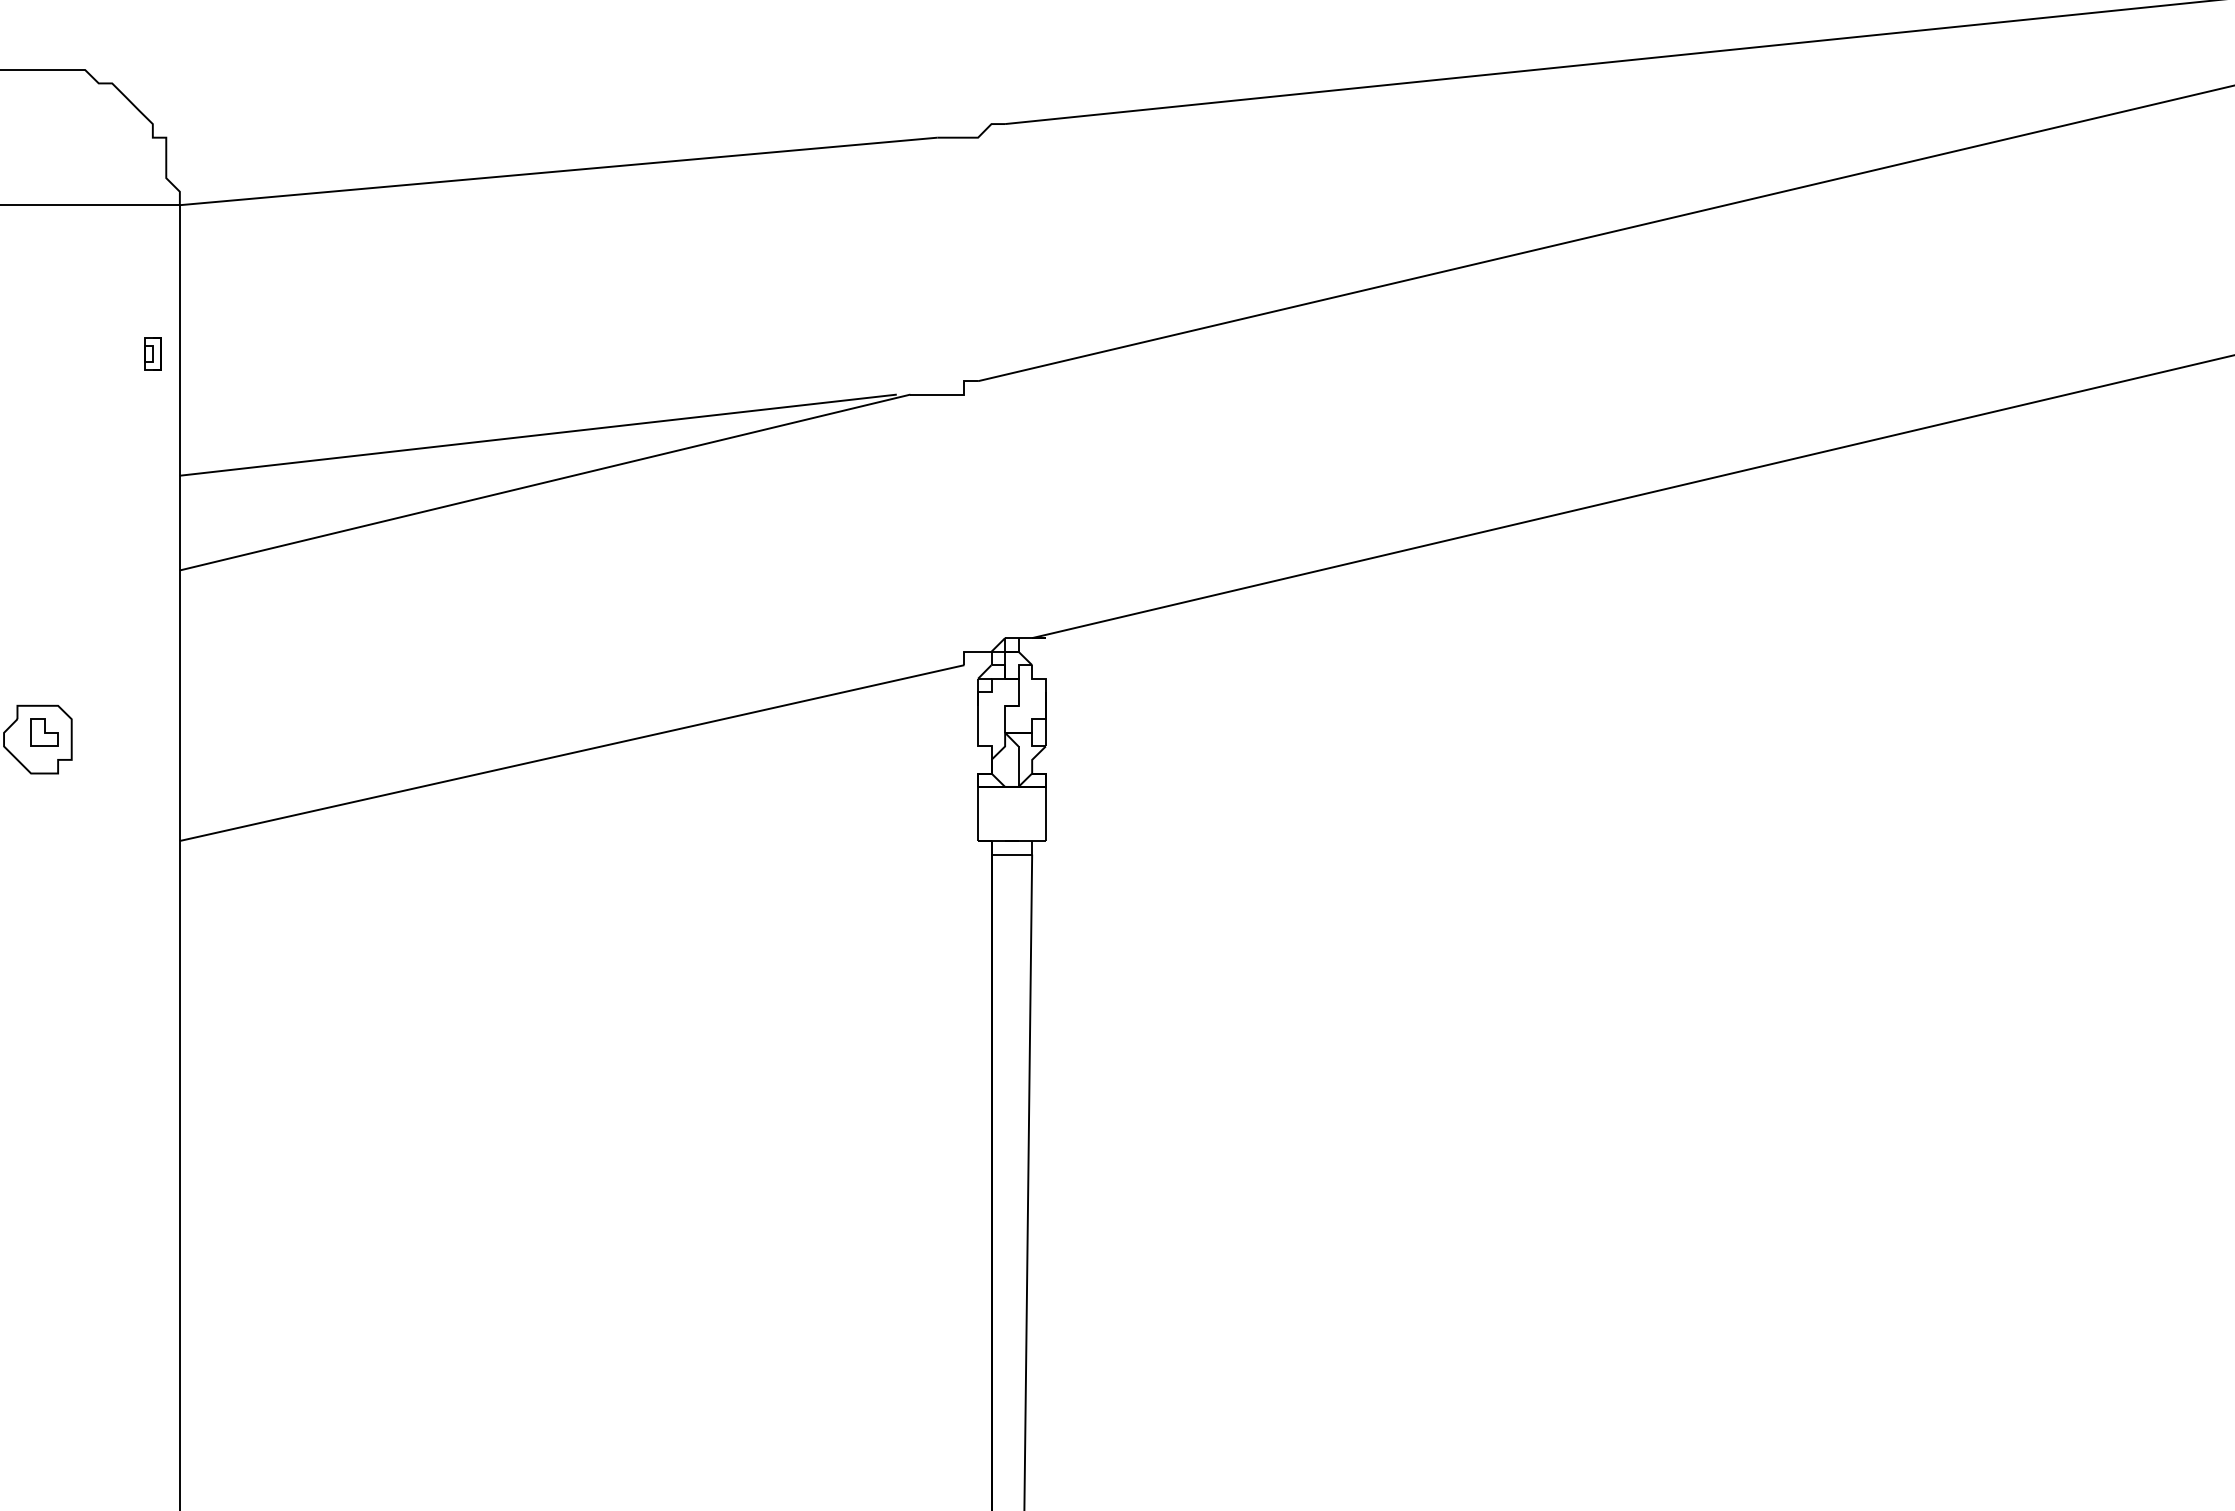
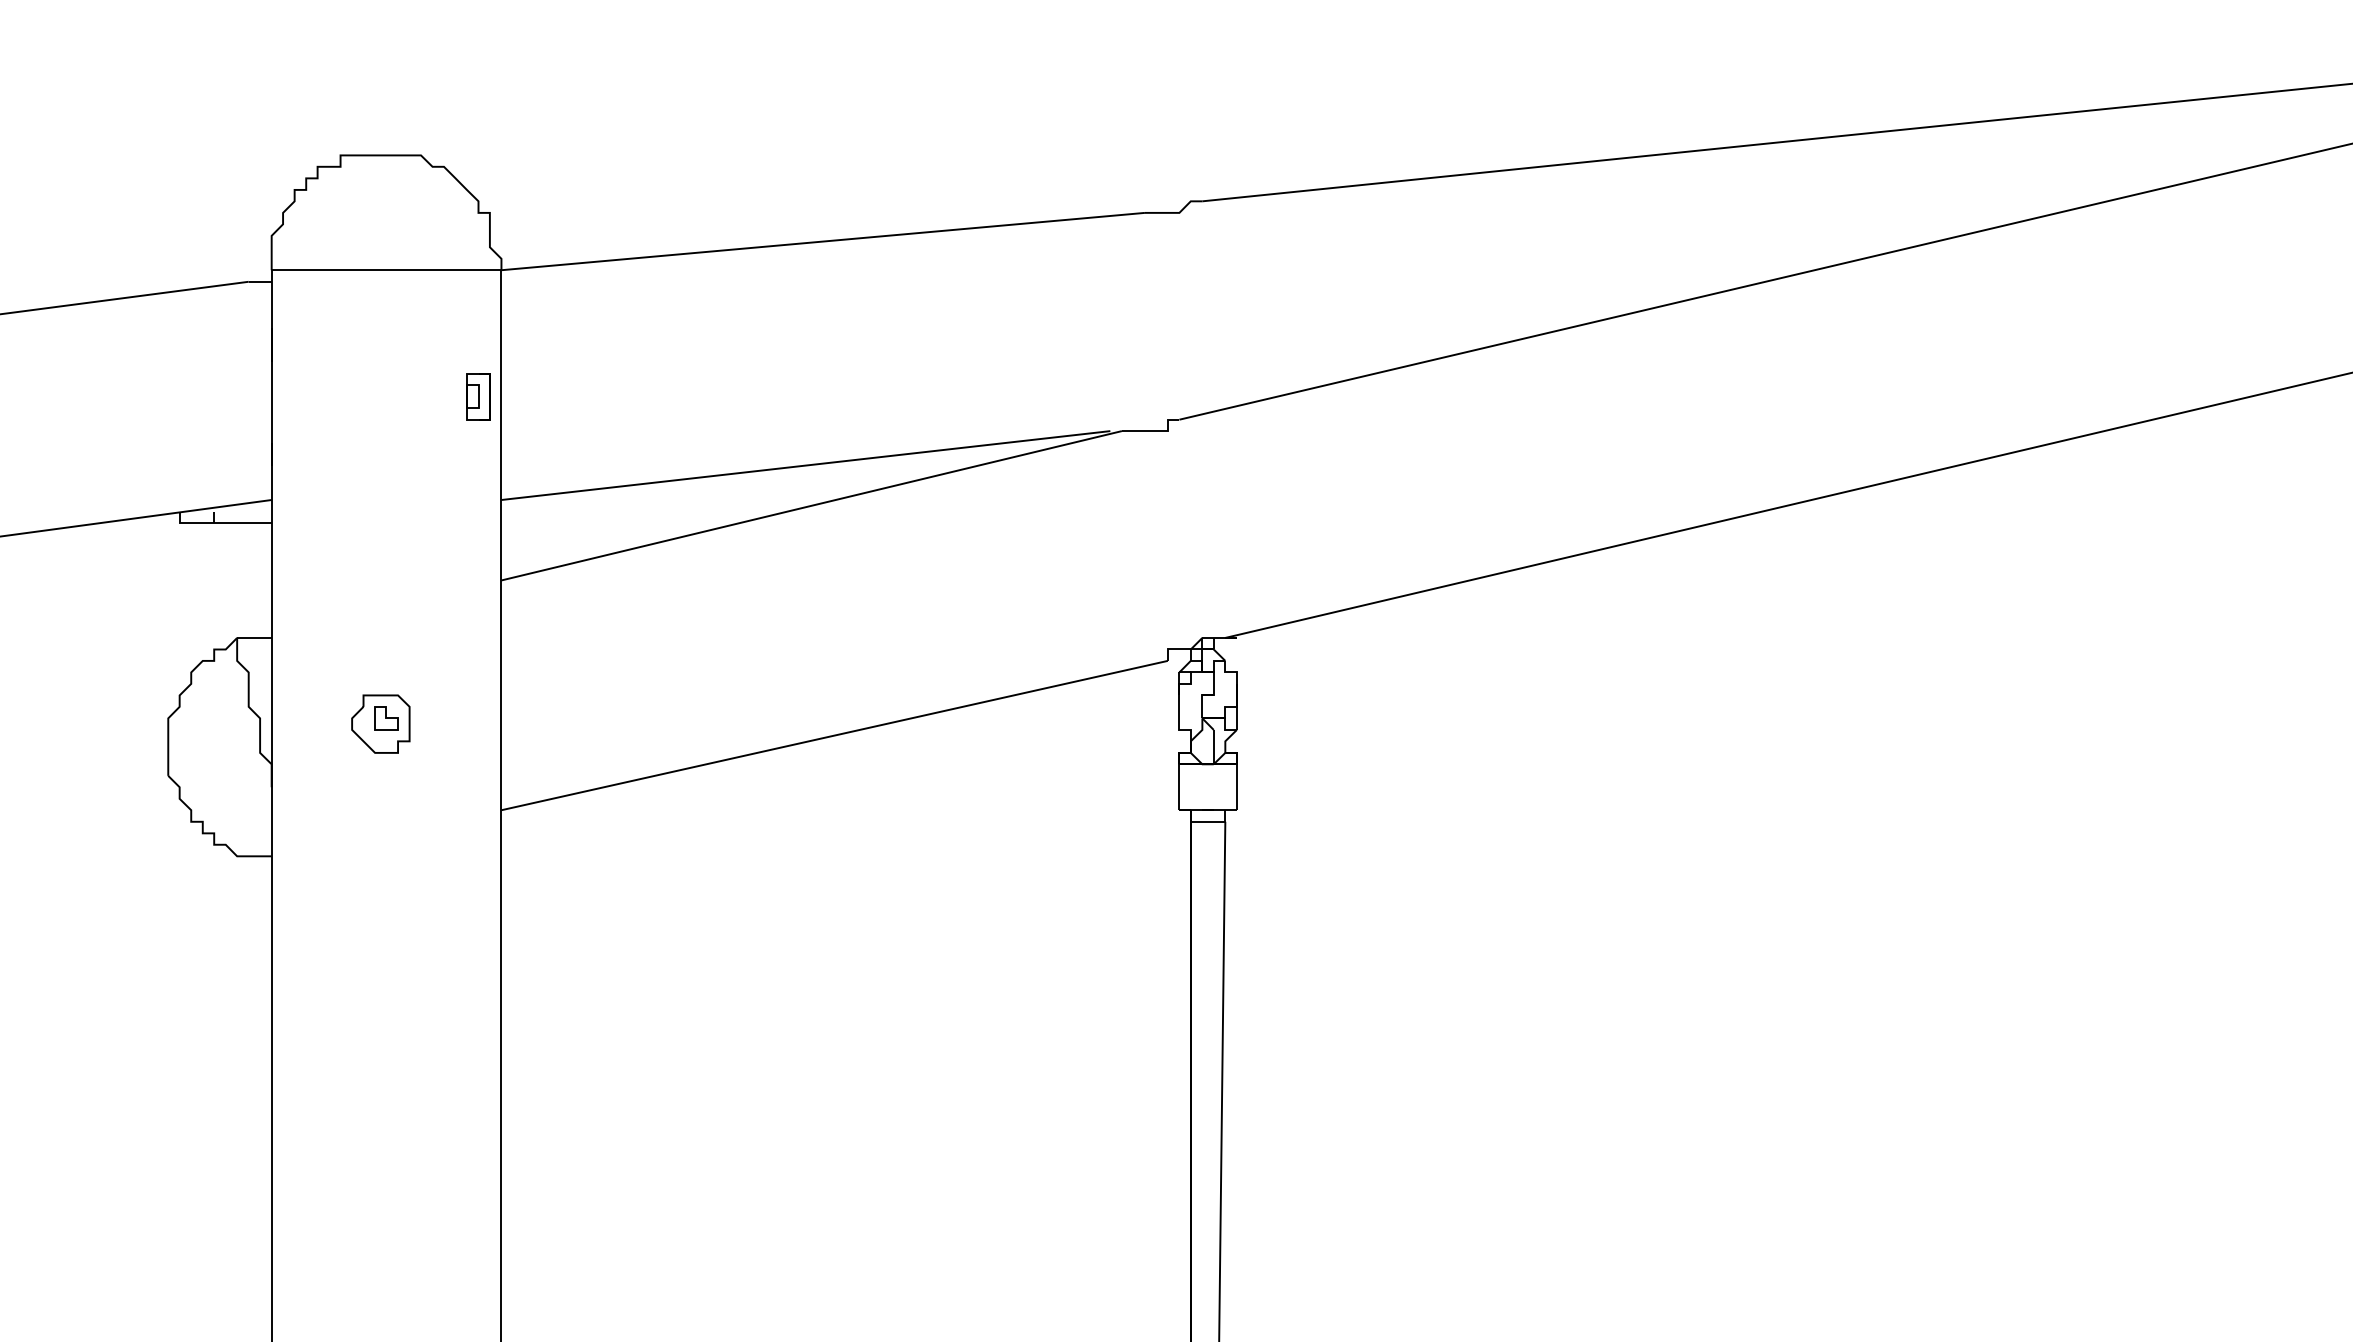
part: (152, 353) -> (478, 396), size x1.67

